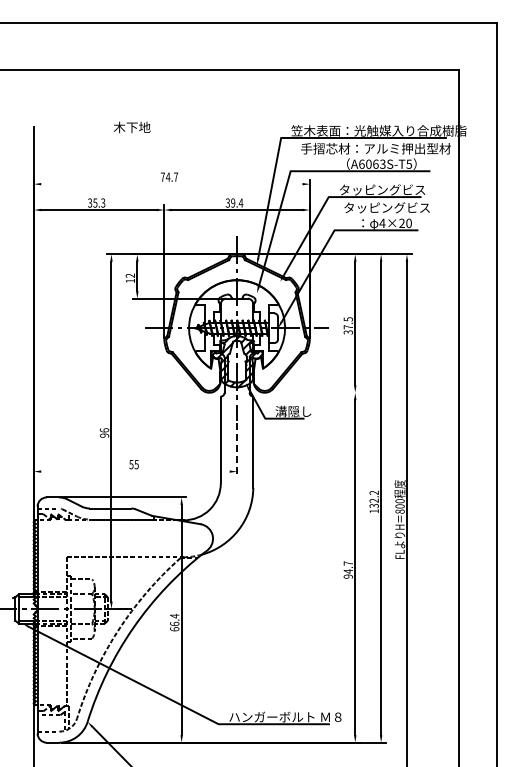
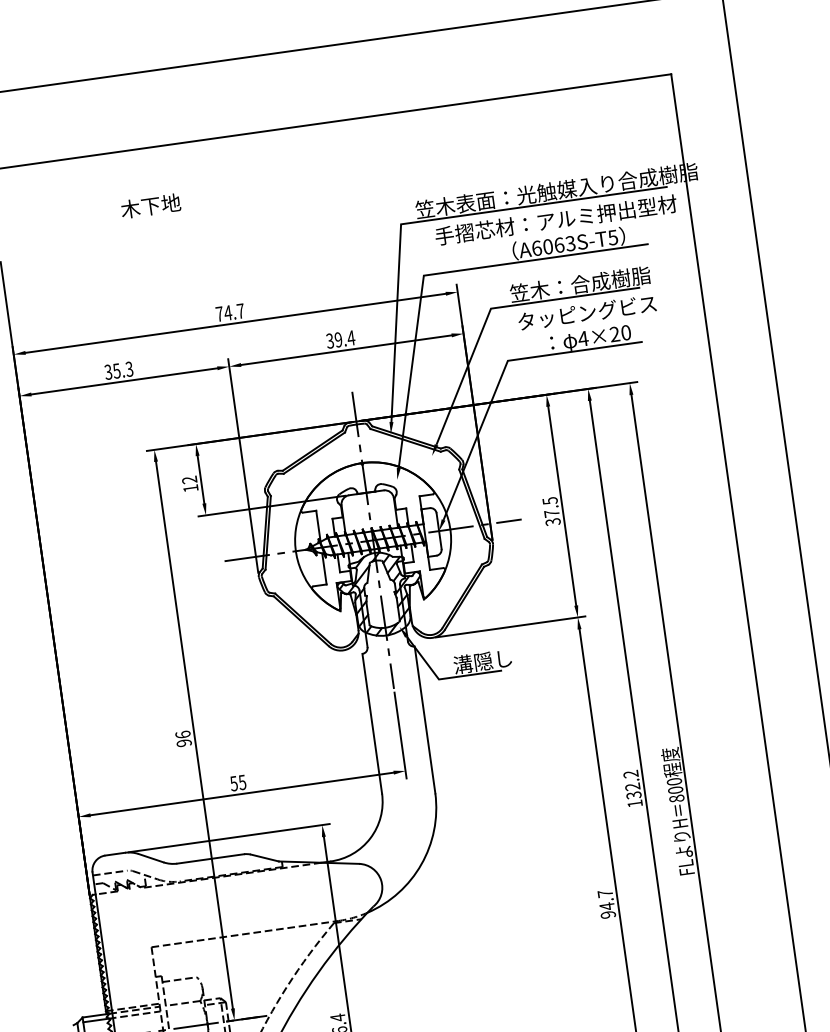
text: (132, 127) -> (151, 206), moved
line: (171, 184) -> (235, 323), added
text: (384, 189) -> (578, 283), タッピングビス -> 笠木：合成樹脂
line: (313, 392) -> (510, 626), added
line: (237, 449) -> (401, 735), dashed -> solid
line: (135, 471) -> (242, 793), added

